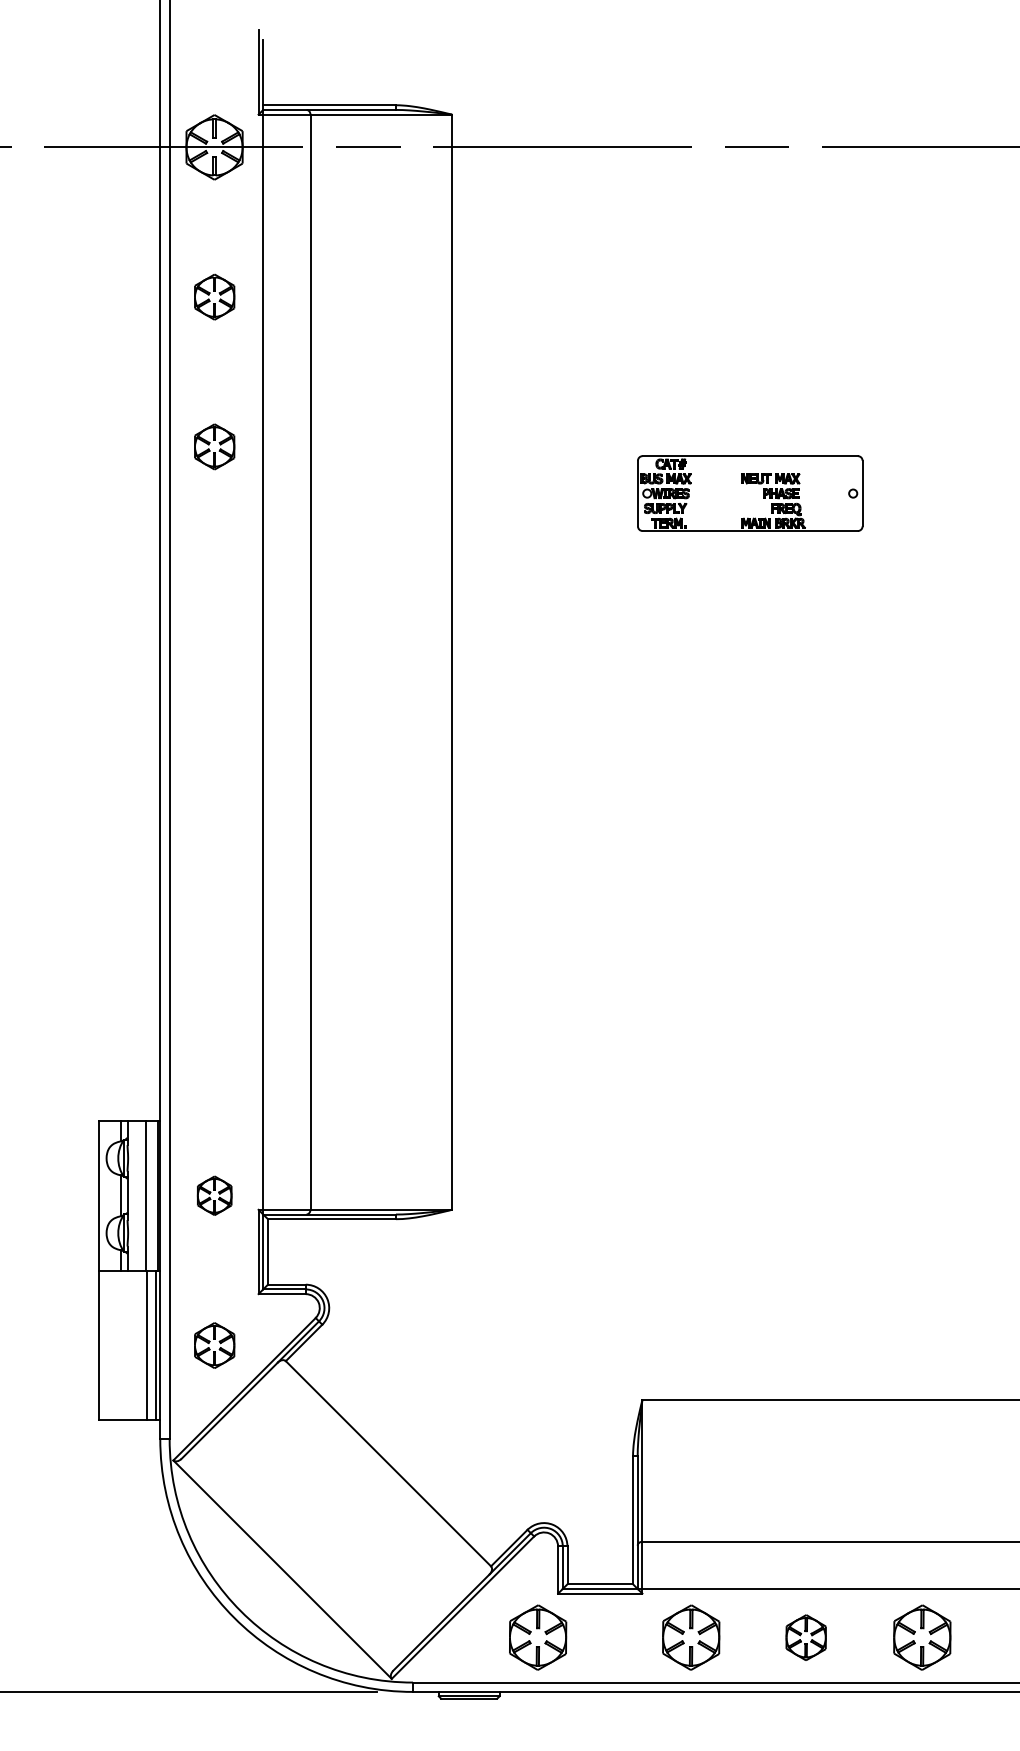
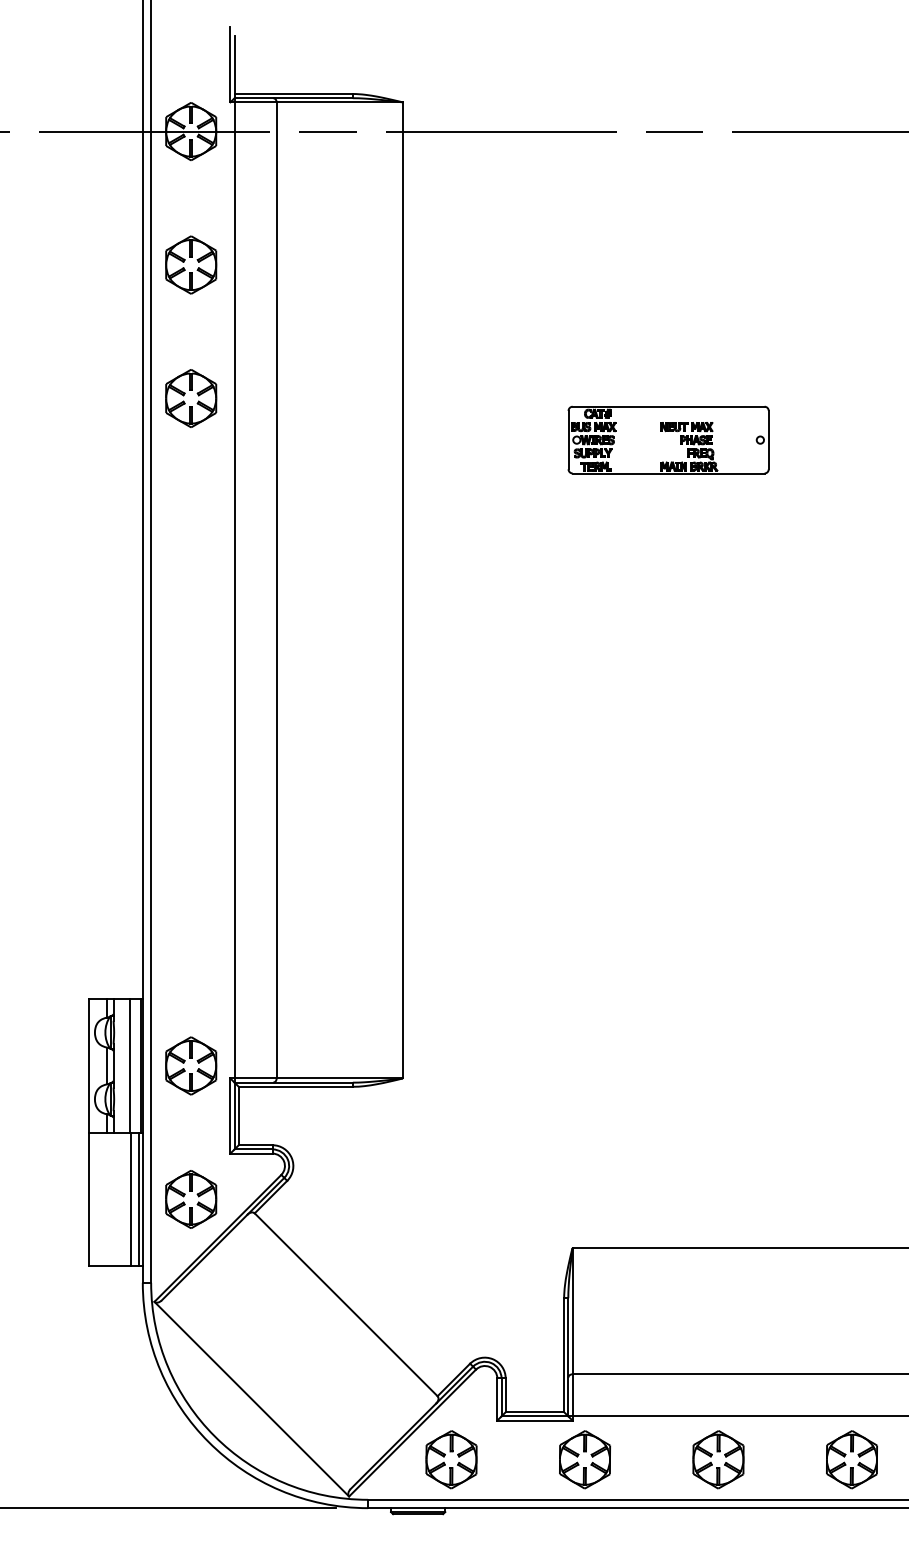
part: (214, 296) -> (191, 264), size x1.43
part: (214, 446) -> (191, 398), size x1.43
part: (214, 1195) -> (191, 1065), size x1.67
part: (214, 1345) -> (191, 1199), size x1.43
part: (538, 1637) -> (451, 1459), moved
part: (690, 1637) -> (584, 1459), moved
part: (806, 1637) -> (718, 1459), size x1.43
part: (921, 1637) -> (851, 1459), moved

